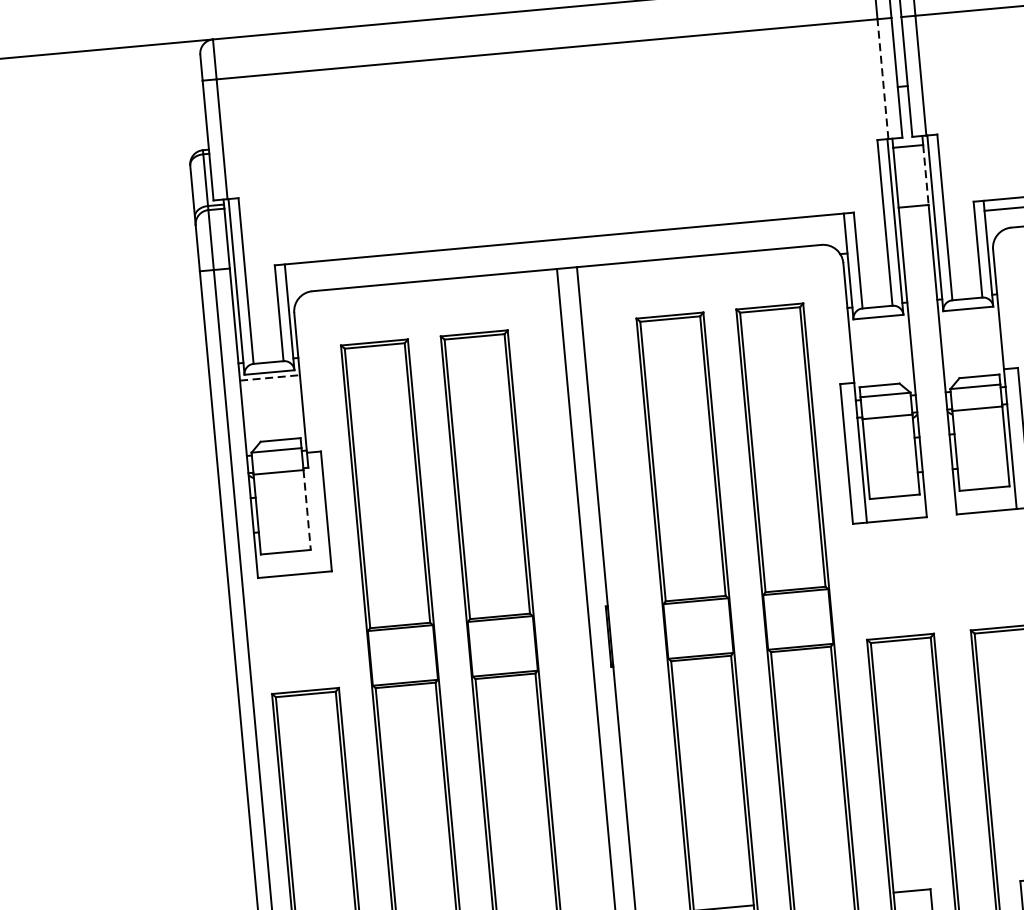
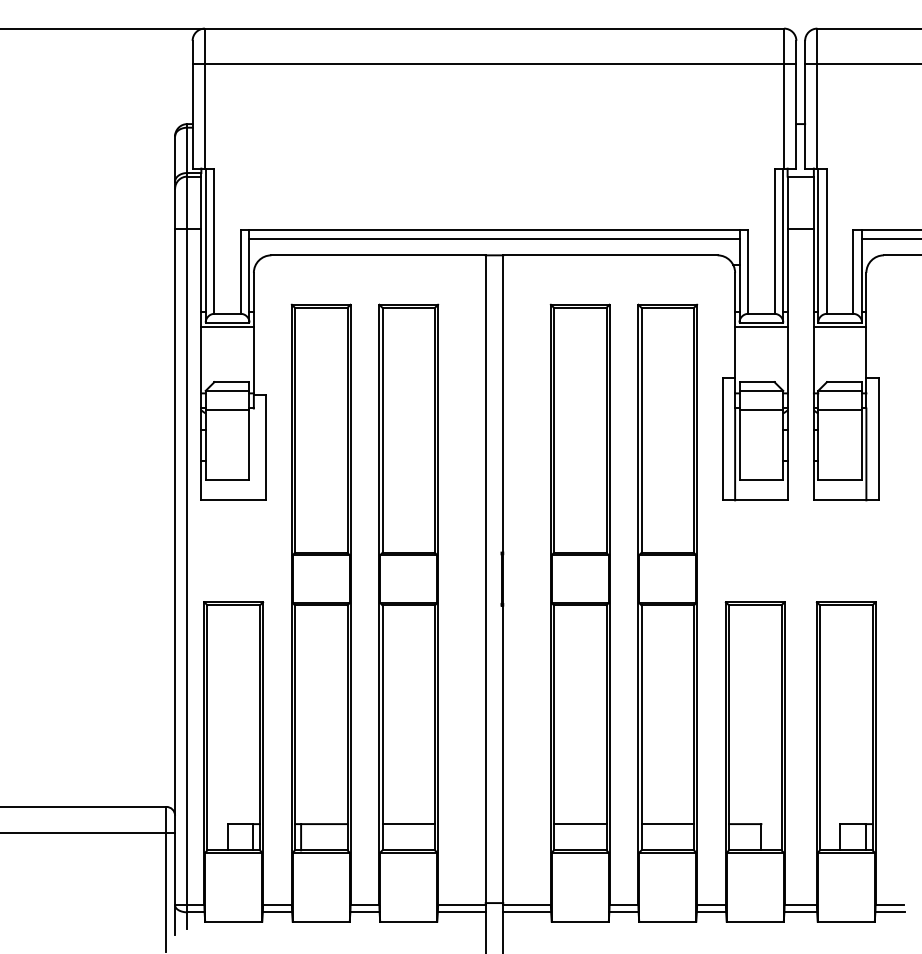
line: (883, 79) -> (784, 116), dashed -> solid
line: (925, 175) -> (813, 203), dashed -> solid
line: (565, 248) -> (494, 238), added
line: (968, 314) -> (839, 327), added
line: (879, 322) -> (761, 327), added
line: (271, 378) -> (228, 327), dashed -> solid
line: (307, 510) -> (249, 445), dashed -> solid
line: (823, 899) -> (667, 824), added

